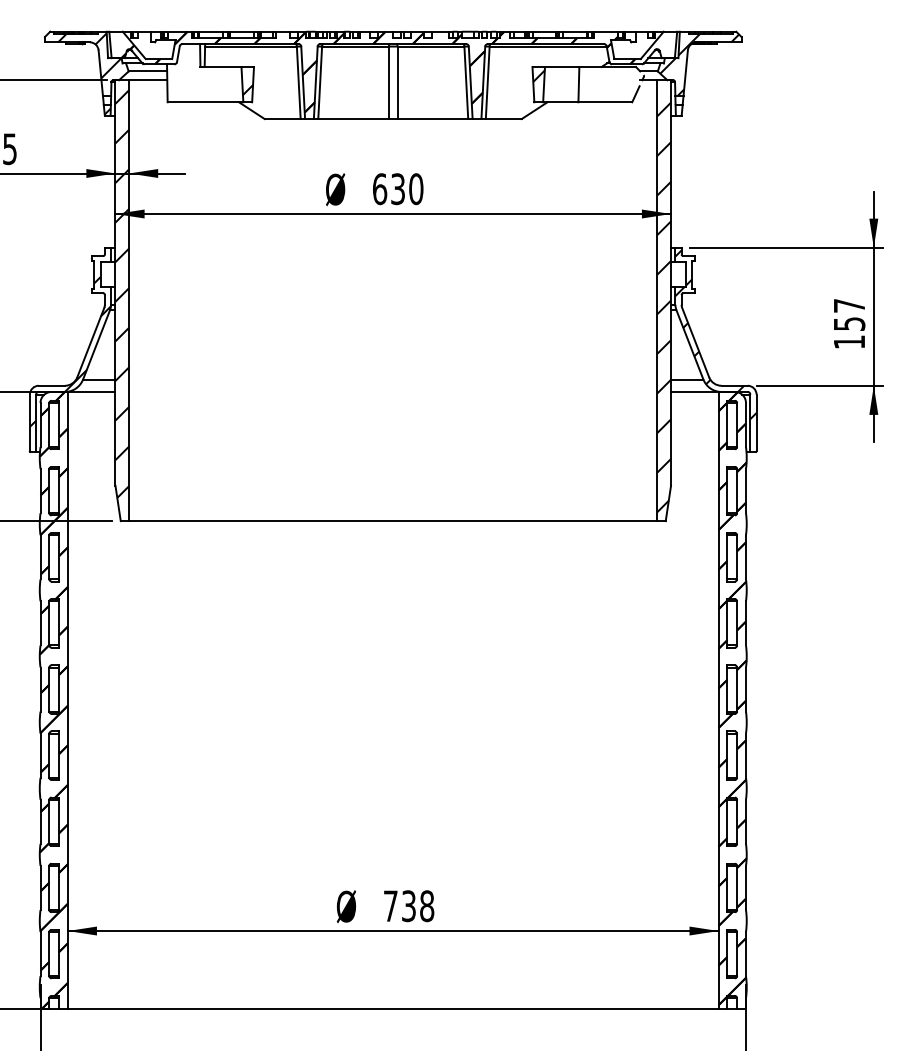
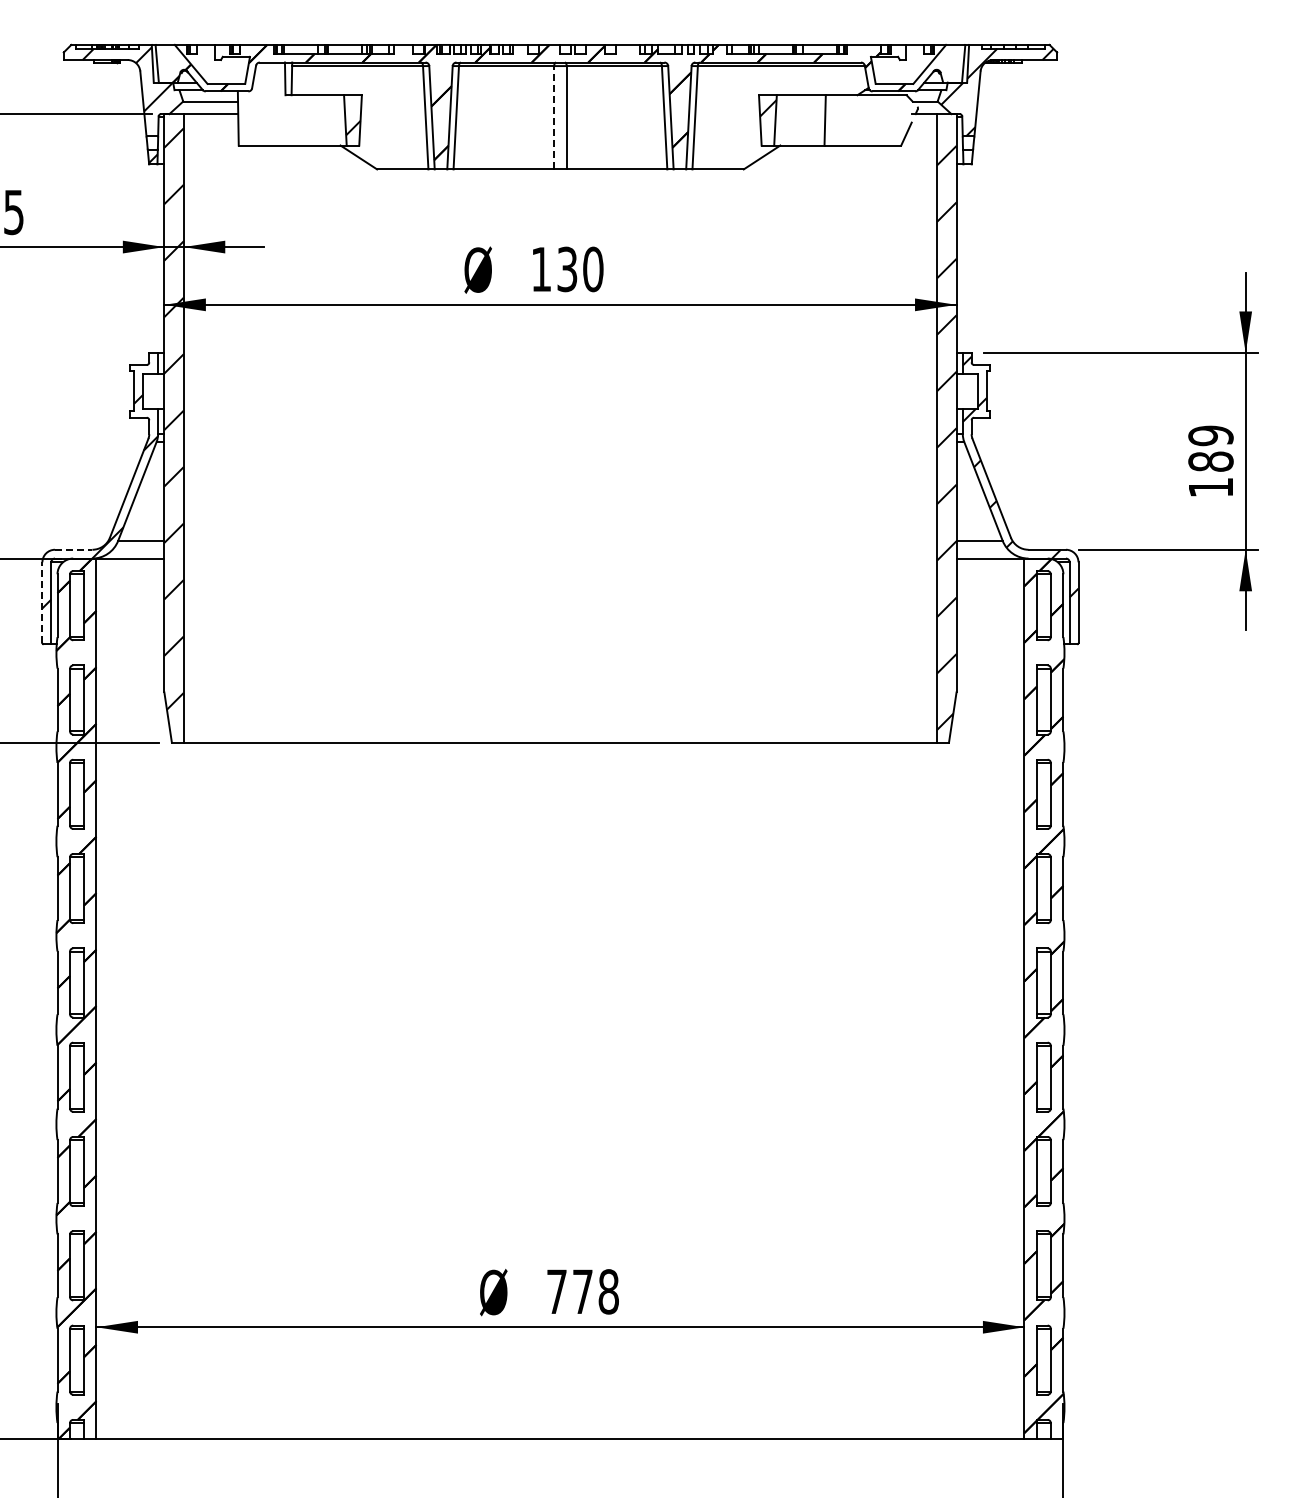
line: (389, 82) -> (554, 117), solid -> dashed
text: (379, 189) -> (541, 269), 630 -> 130
text: (849, 314) -> (1210, 448), 157 -> 189
line: (51, 385) -> (73, 549), solid -> dashed
line: (30, 422) -> (42, 602), solid -> dashed
text: (408, 905) -> (582, 1291), 738 -> 778

